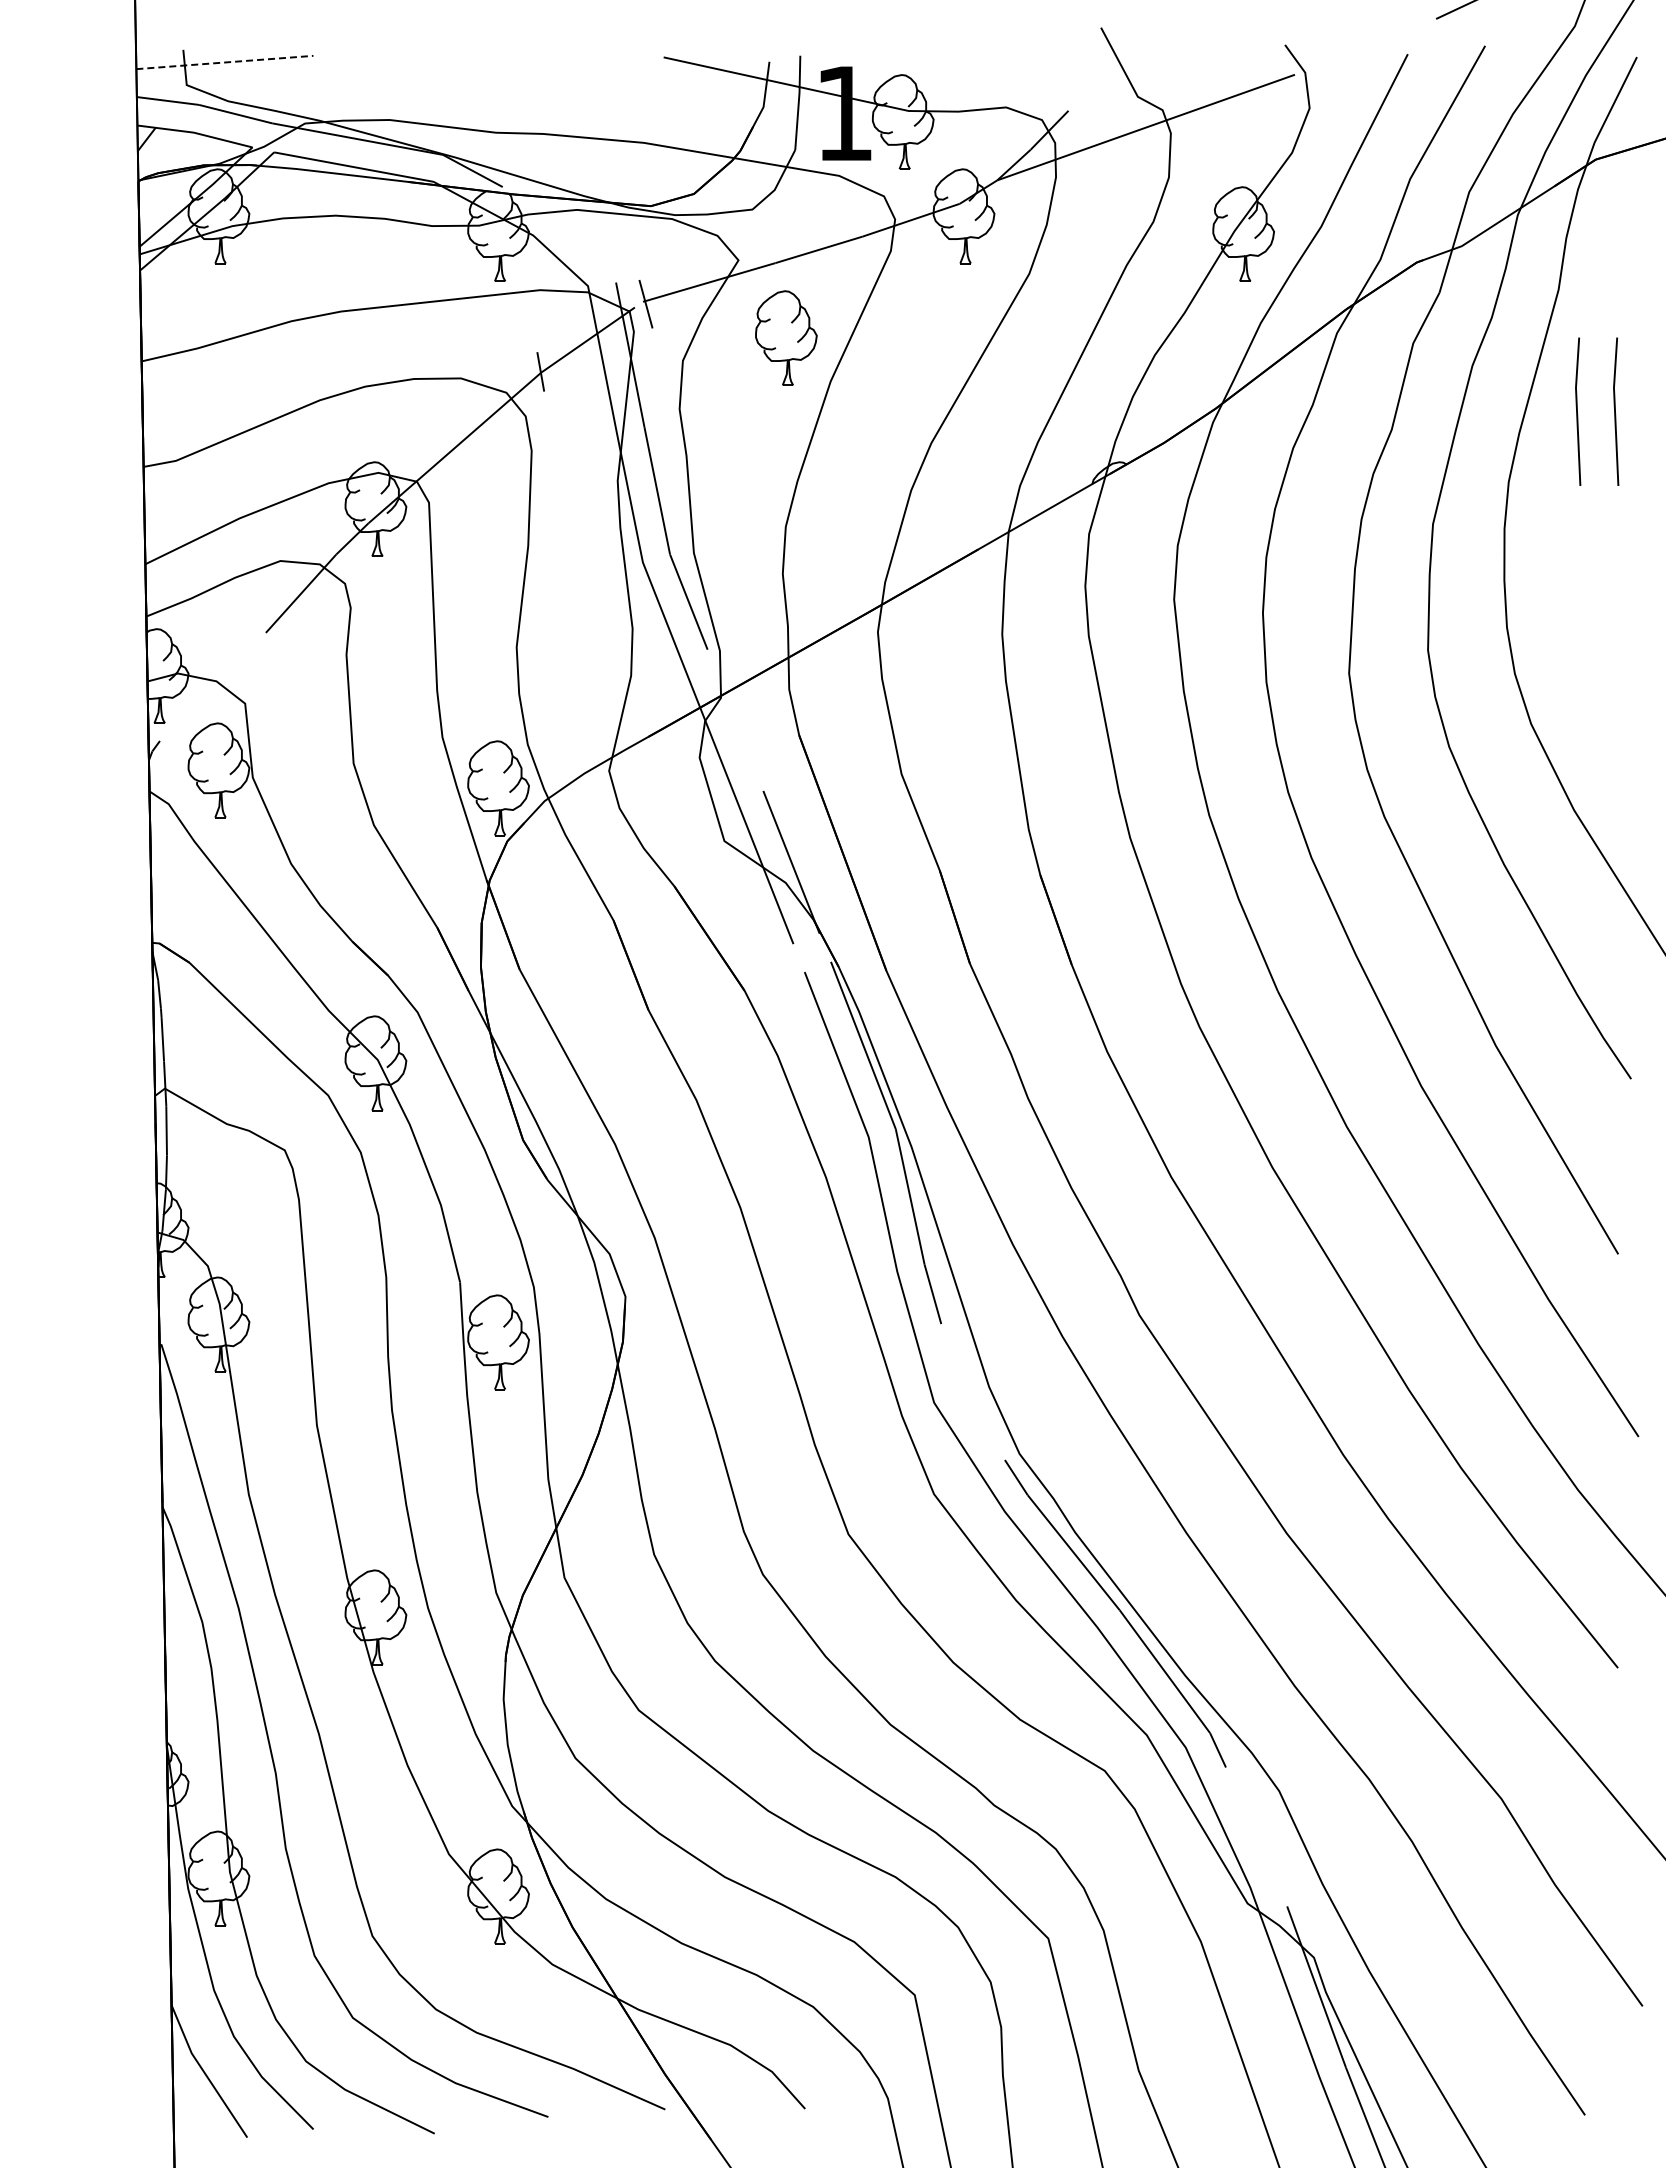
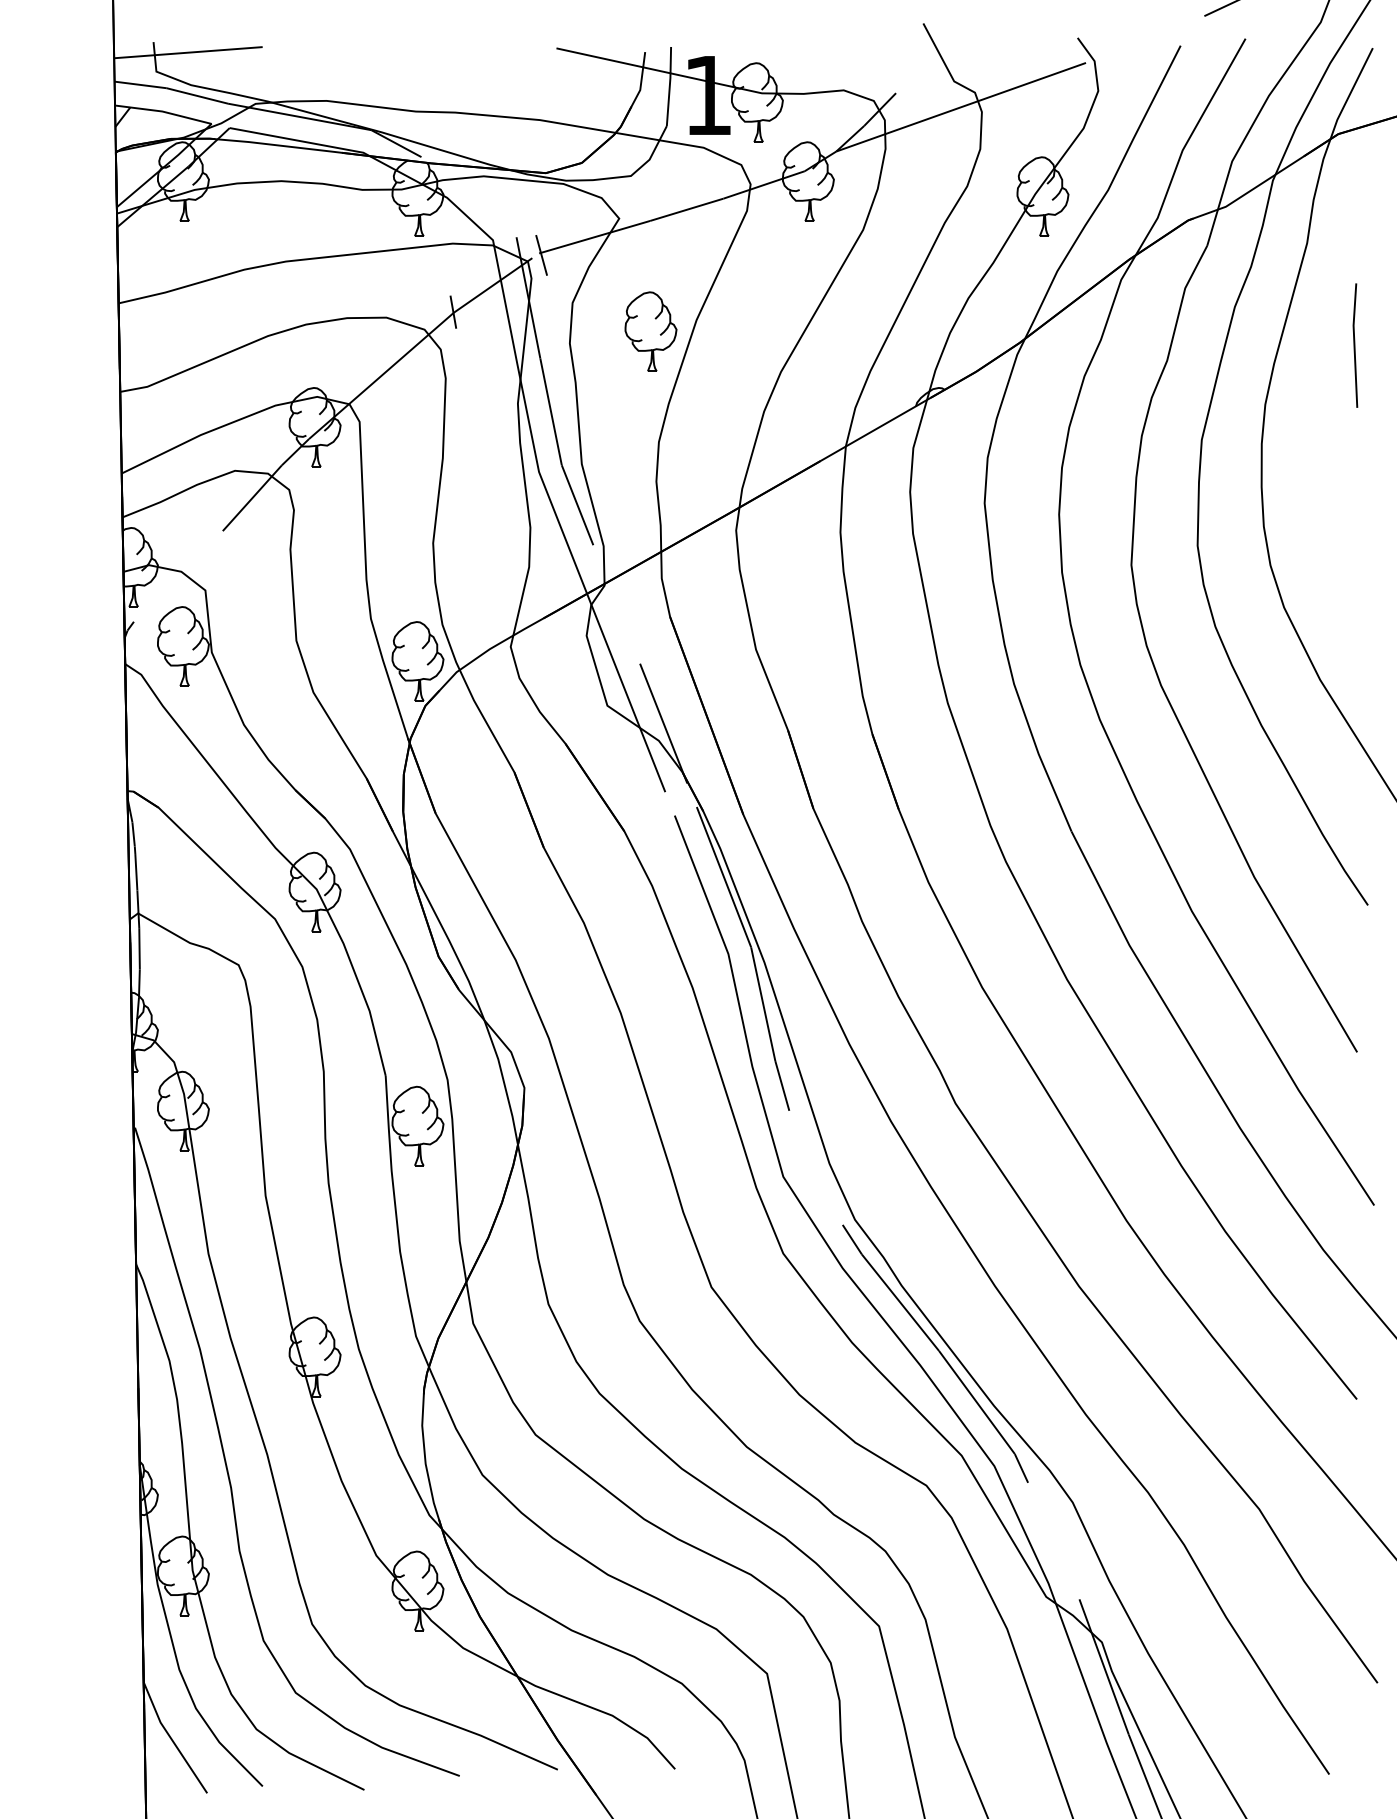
line: (224, 62) -> (188, 52), dashed -> solid
part: (786, 337) -> (651, 331), moved
line: (1577, 411) -> (1322, 345), removed

